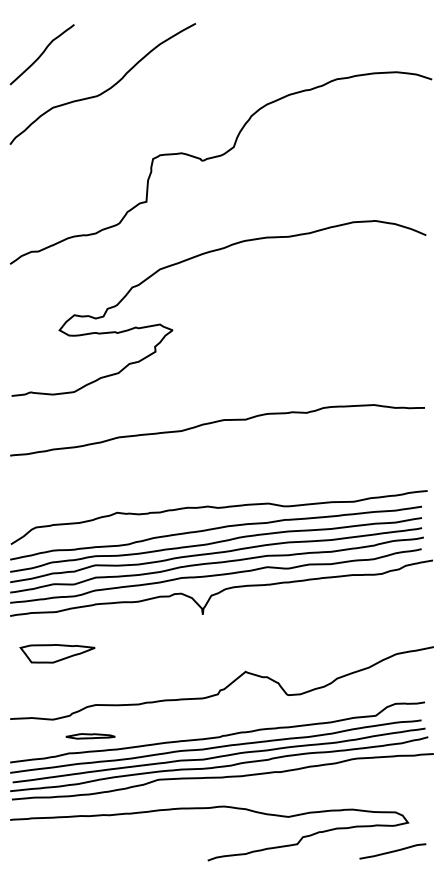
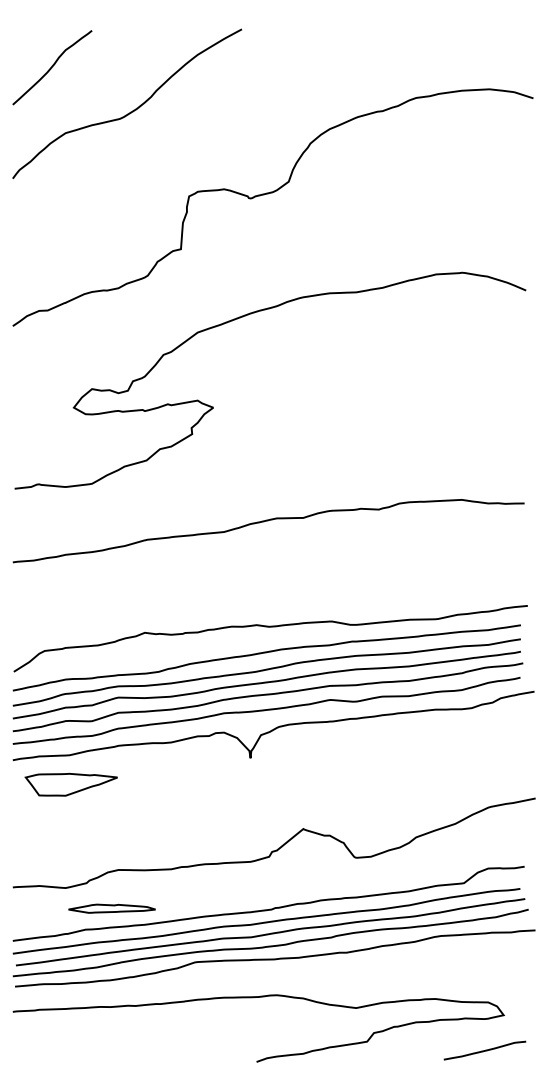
part: (56, 653) -> (70, 784), moved
part: (90, 736) -> (111, 908), size x1.43

